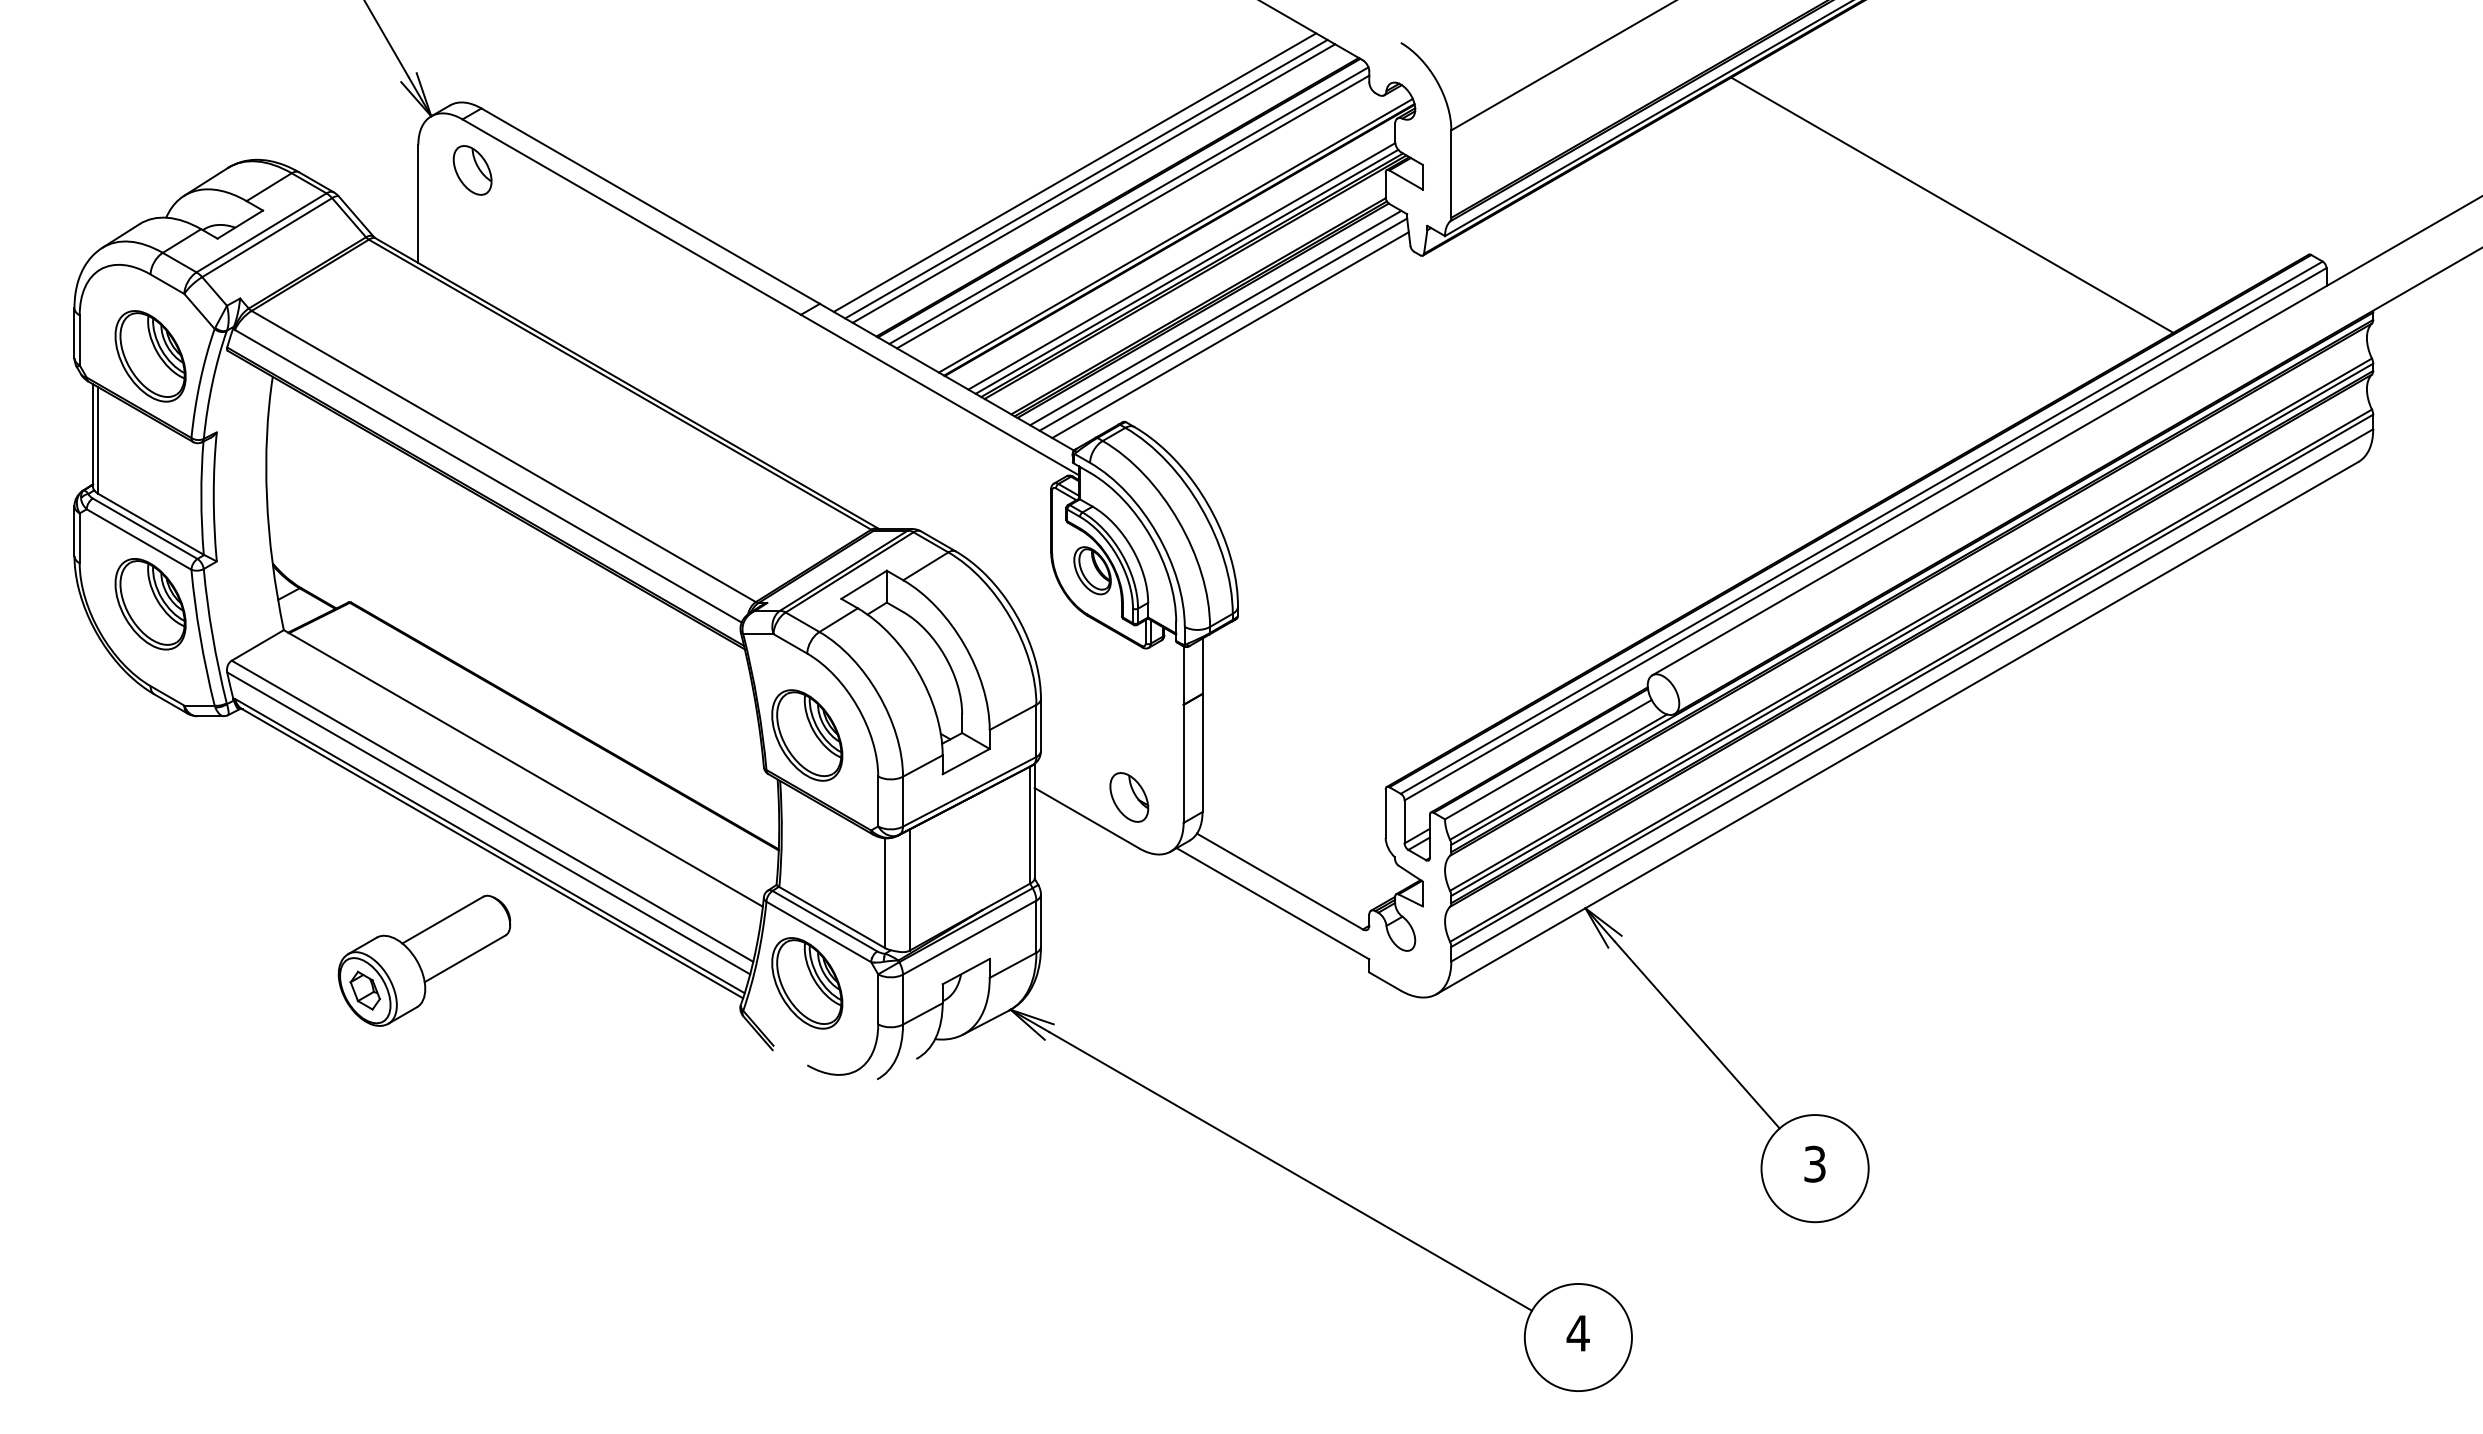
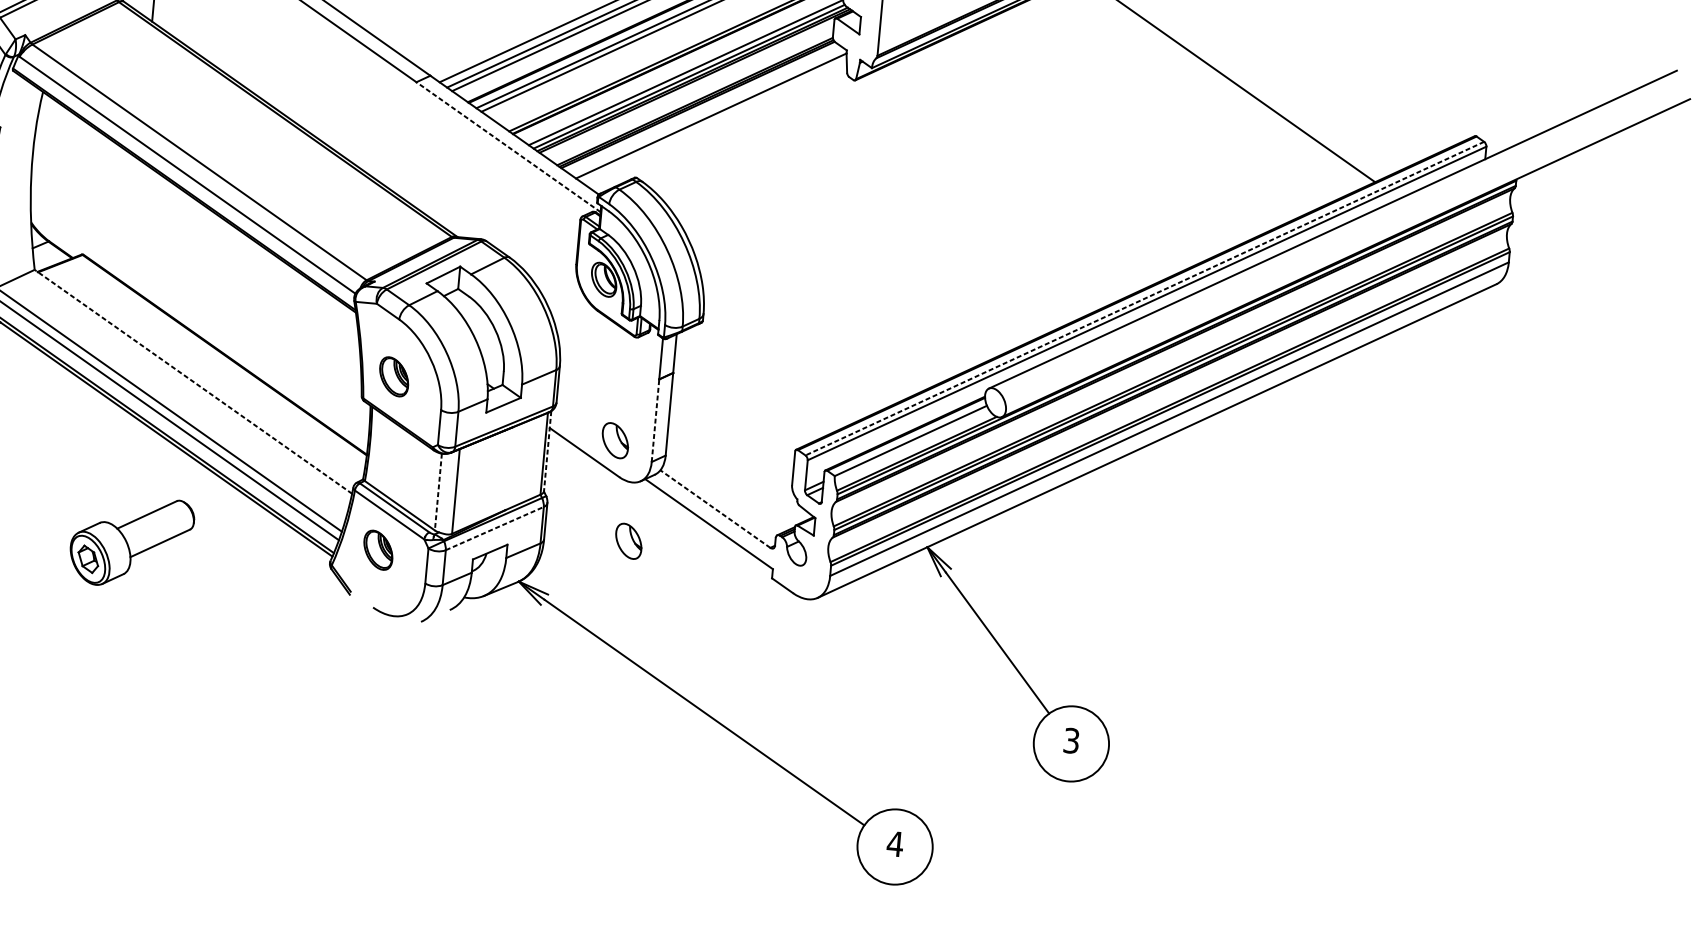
line: (1215, 317) -> (706, 110), removed
line: (1230, 335) -> (715, 124), removed
line: (939, 394) -> (508, 146), solid -> dashed
line: (1861, 527) -> (1144, 298), solid -> dashed
part: (807, 735) -> (394, 376), size x0.6
line: (1183, 763) -> (655, 420), solid -> dashed
line: (523, 768) -> (193, 381), solid -> dashed
line: (1034, 821) -> (547, 451), solid -> dashed
line: (1279, 881) -> (715, 509), solid -> dashed
line: (884, 893) -> (438, 492), solid -> dashed
line: (970, 937) -> (495, 528), solid -> dashed
part: (1161, 938) -> (628, 541), added
part: (424, 960) -> (131, 541), moved
part: (807, 983) -> (378, 550), size x0.6

